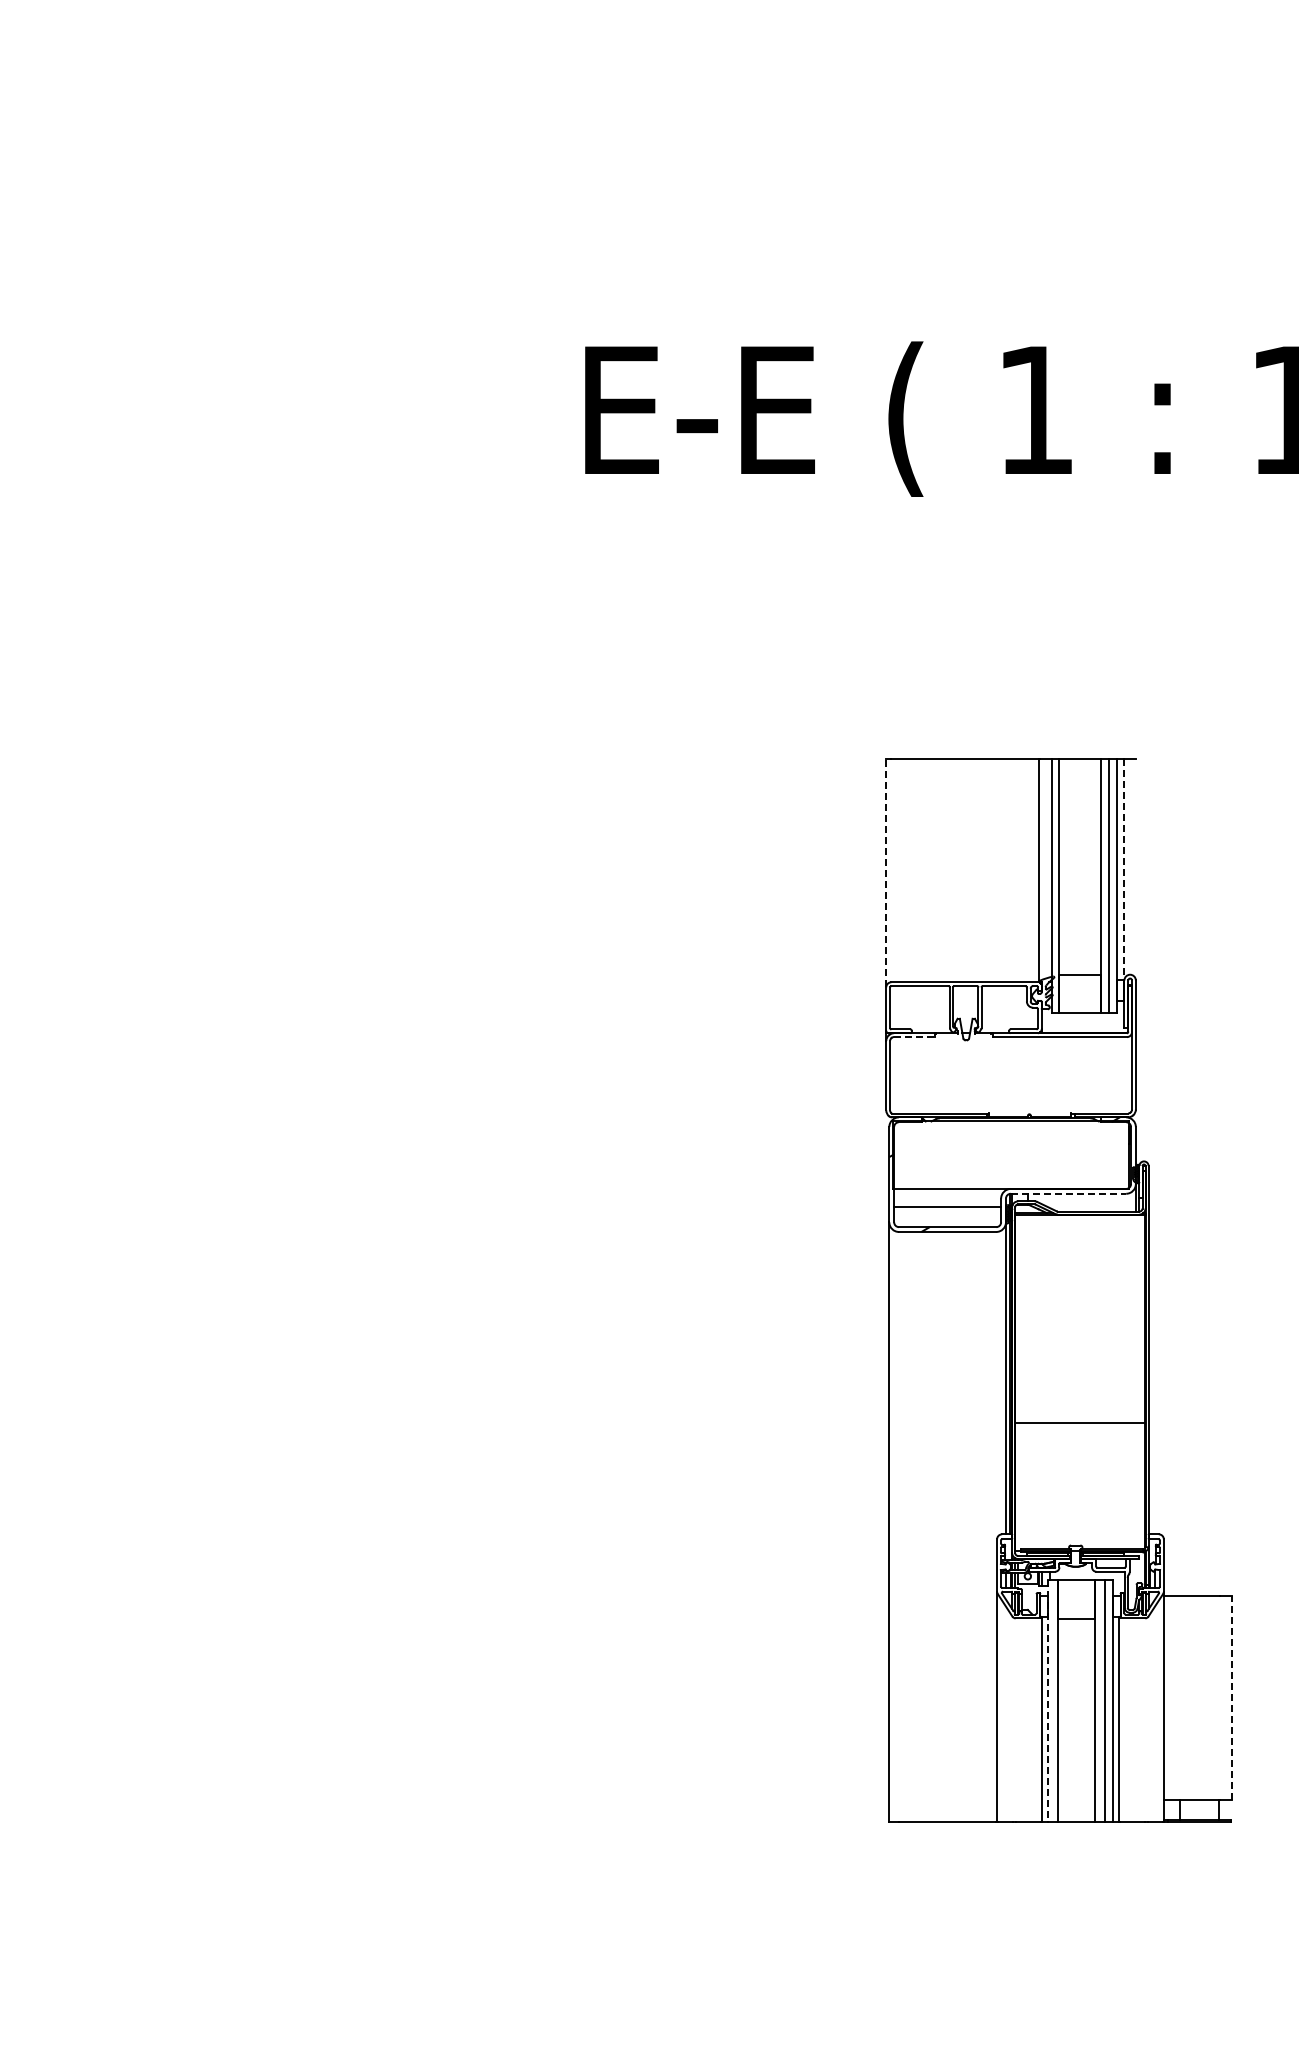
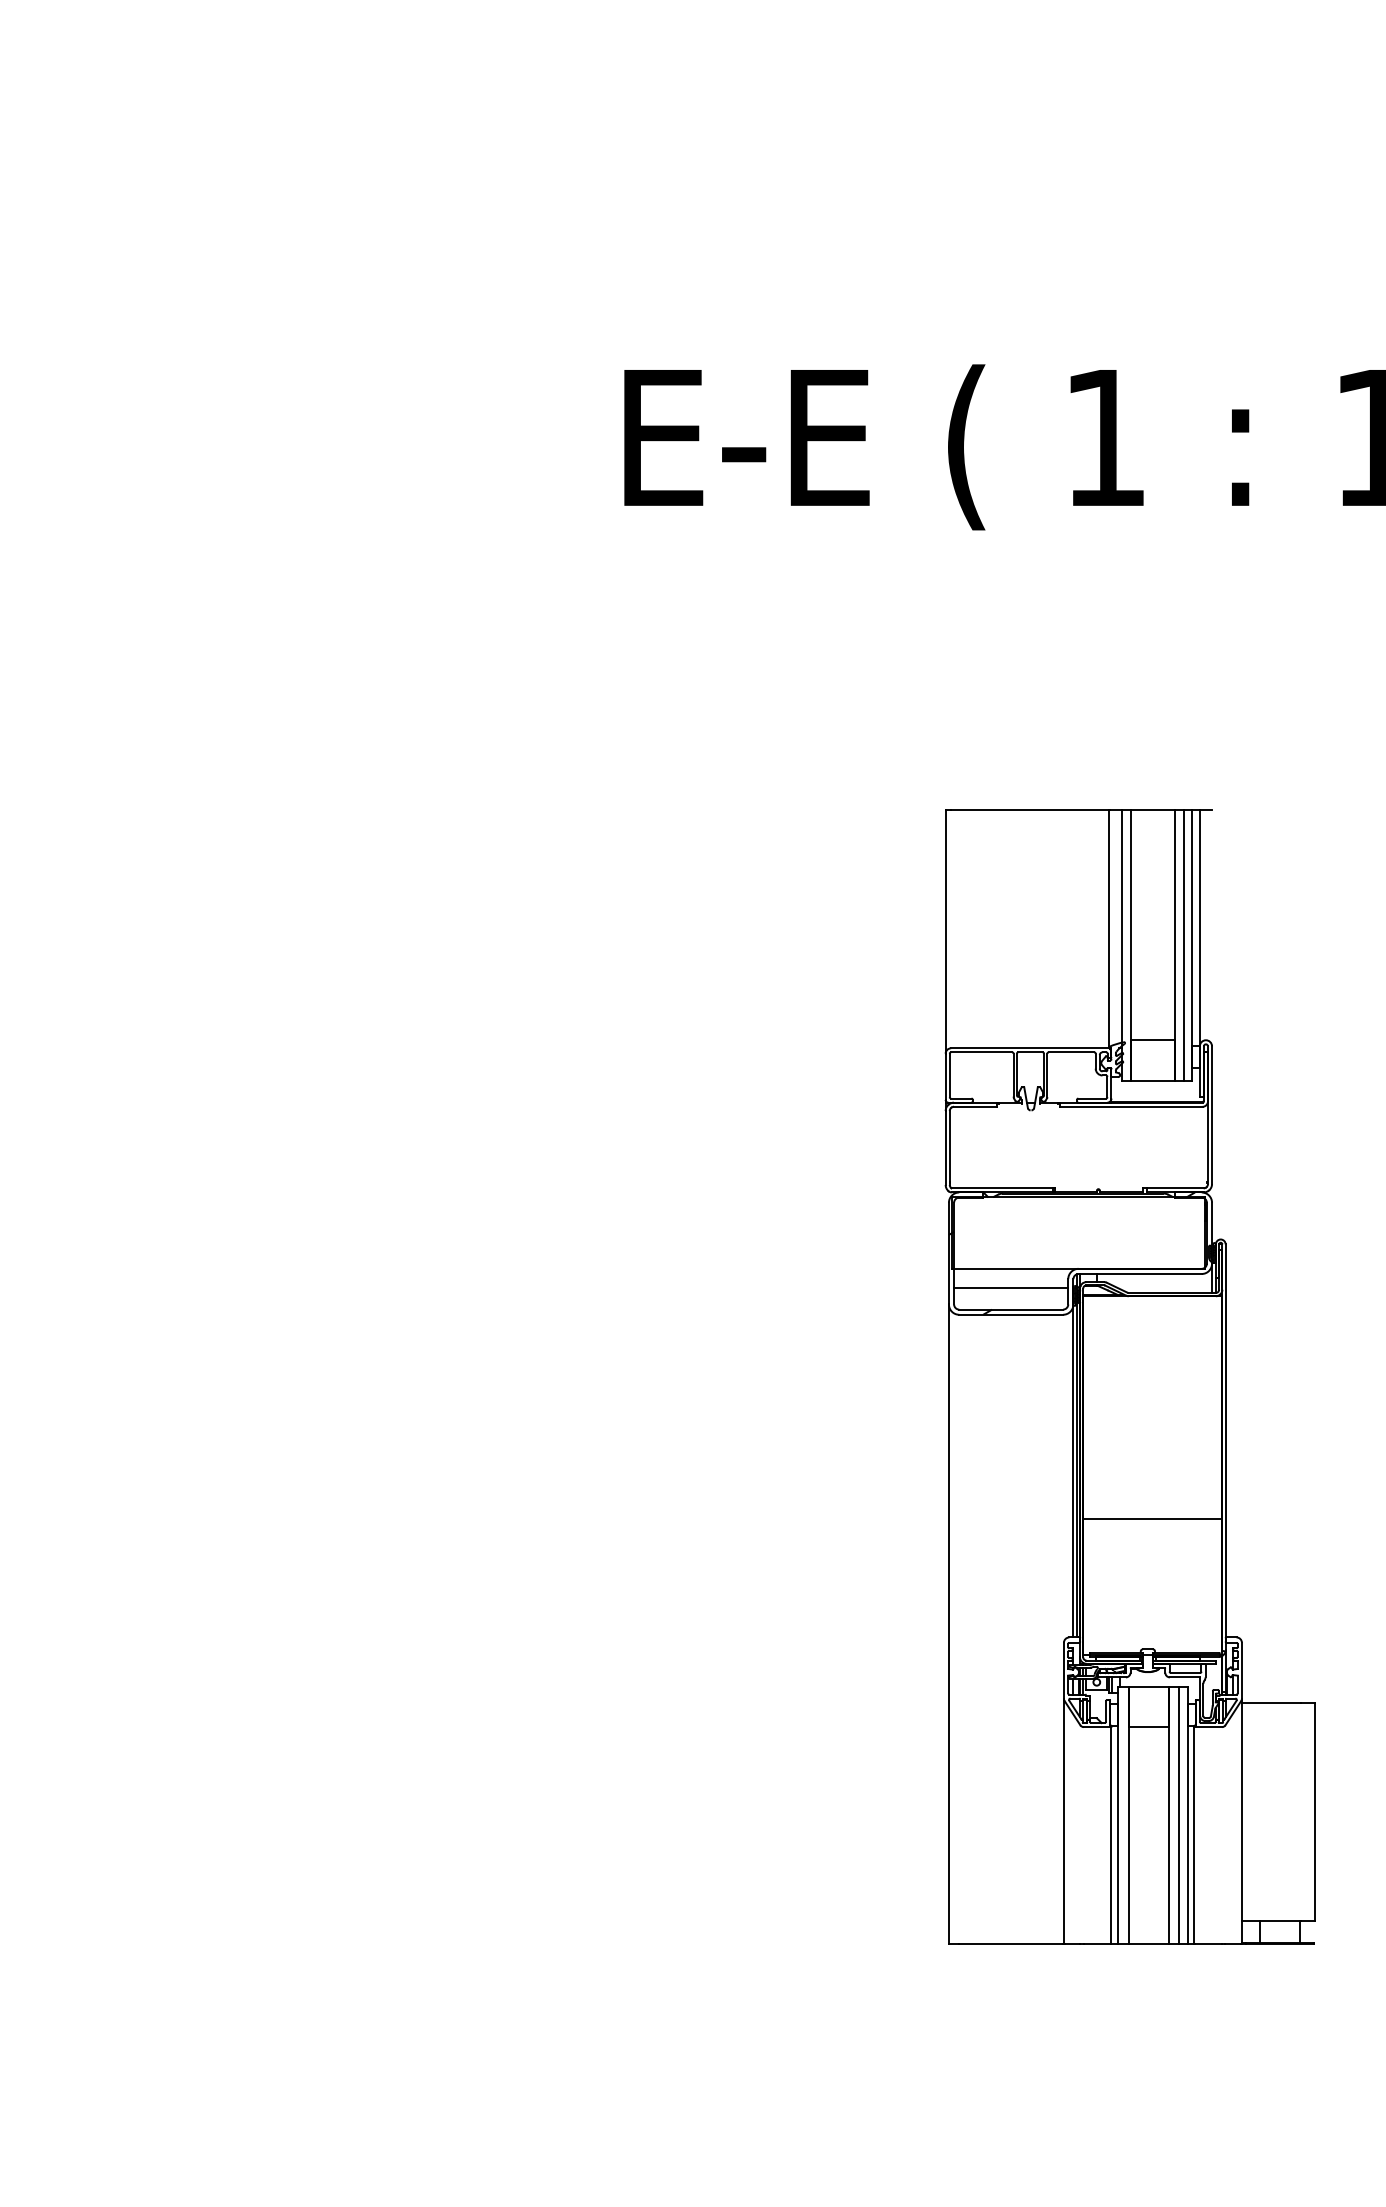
line: (1124, 869) -> (1199, 927), dashed -> solid
line: (886, 872) -> (945, 931), dashed -> solid
line: (914, 1037) -> (975, 1107), dashed -> solid
line: (1068, 1193) -> (1140, 1273), dashed -> solid
line: (1231, 1698) -> (1314, 1812), dashed -> solid
line: (1048, 1701) -> (1118, 1815), dashed -> solid

